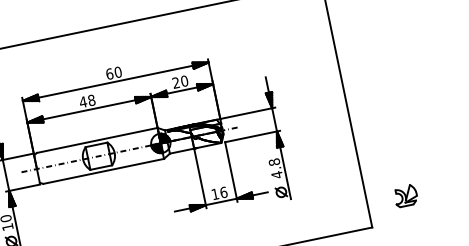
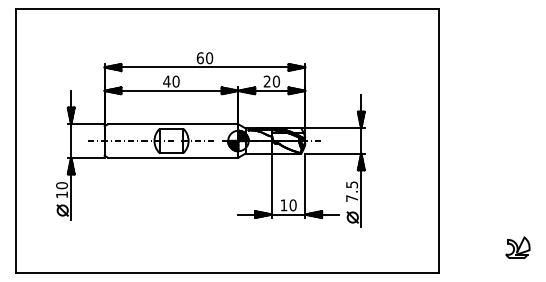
text: (91, 100) -> (175, 81), 48 -> 40
text: (276, 168) -> (352, 191), 4.8 -> 7.5
text: (223, 192) -> (292, 205), 16 -> 10
part: (405, 195) -> (517, 247), moved

